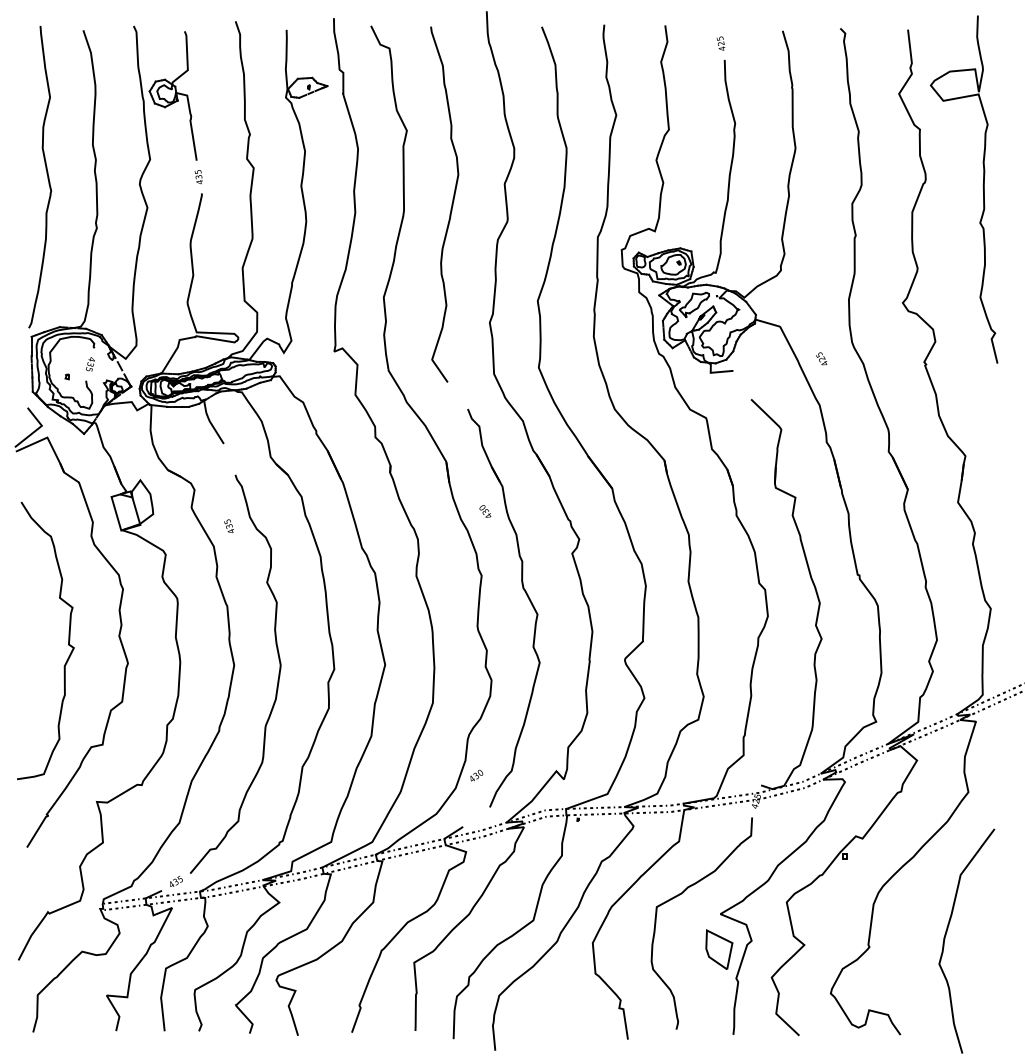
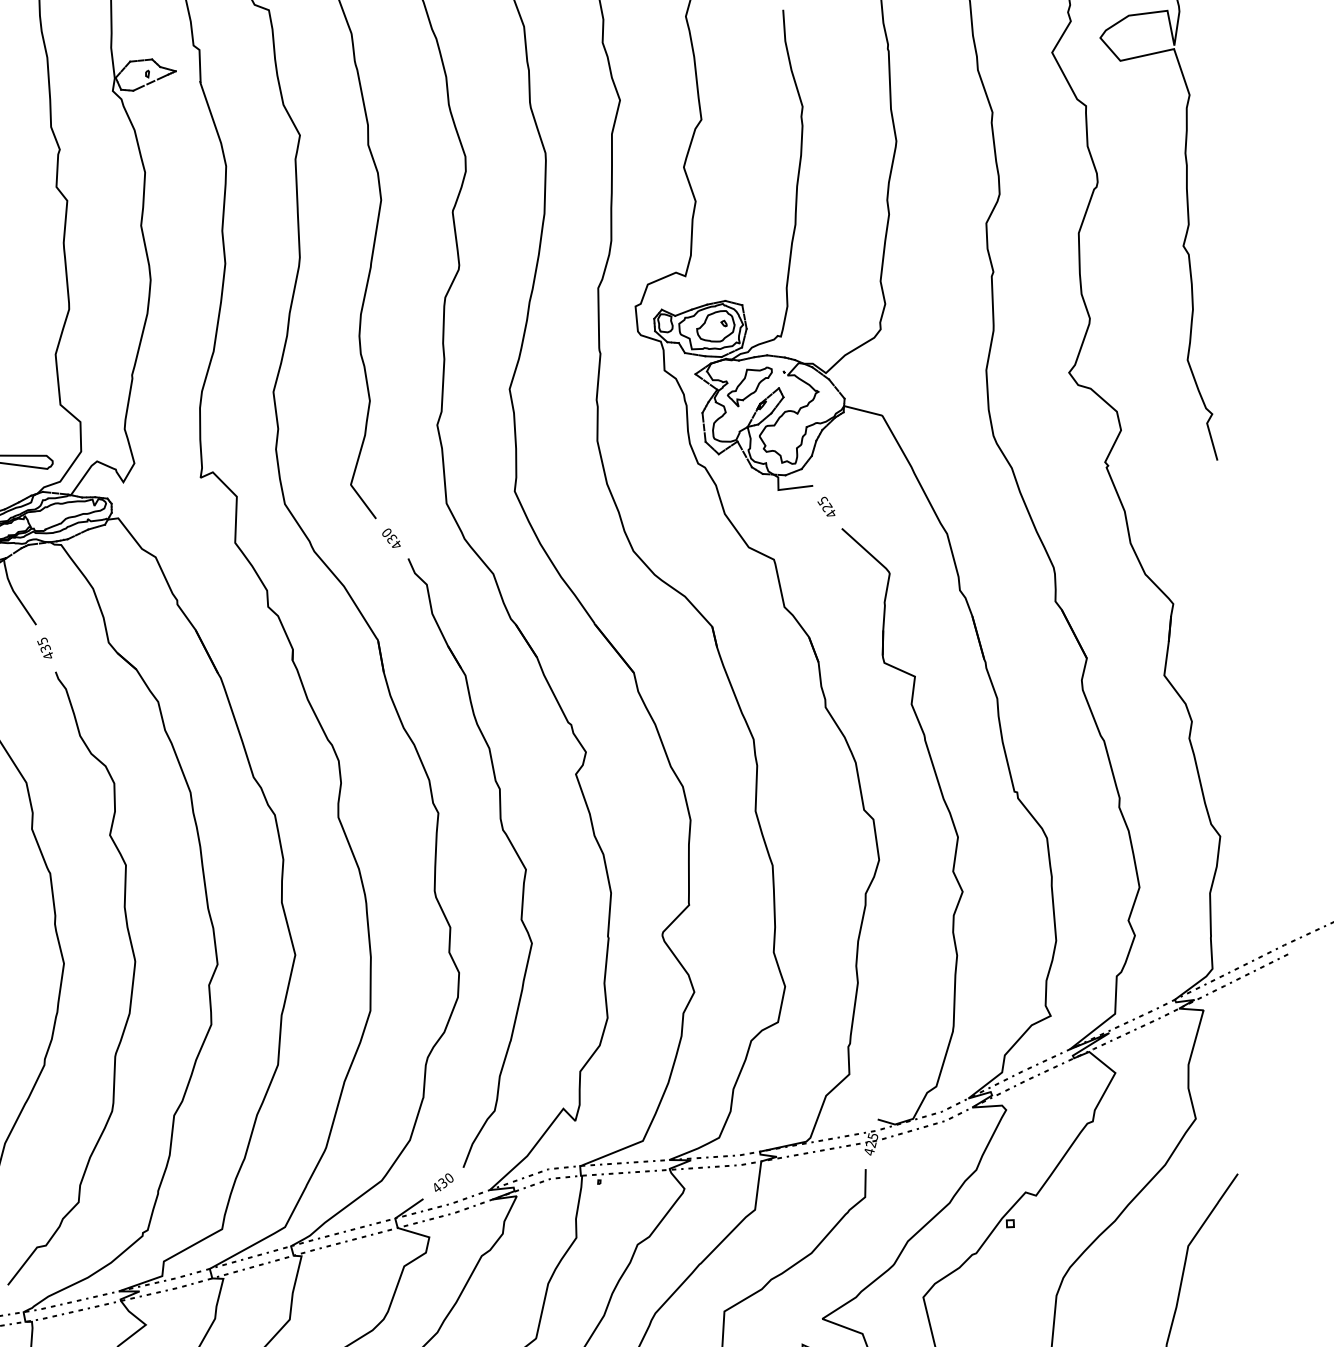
text: (821, 358) -> (826, 506), moved
text: (485, 511) -> (391, 538), moved
text: (228, 525) -> (44, 647), moved
text: (476, 775) -> (443, 1182), moved

